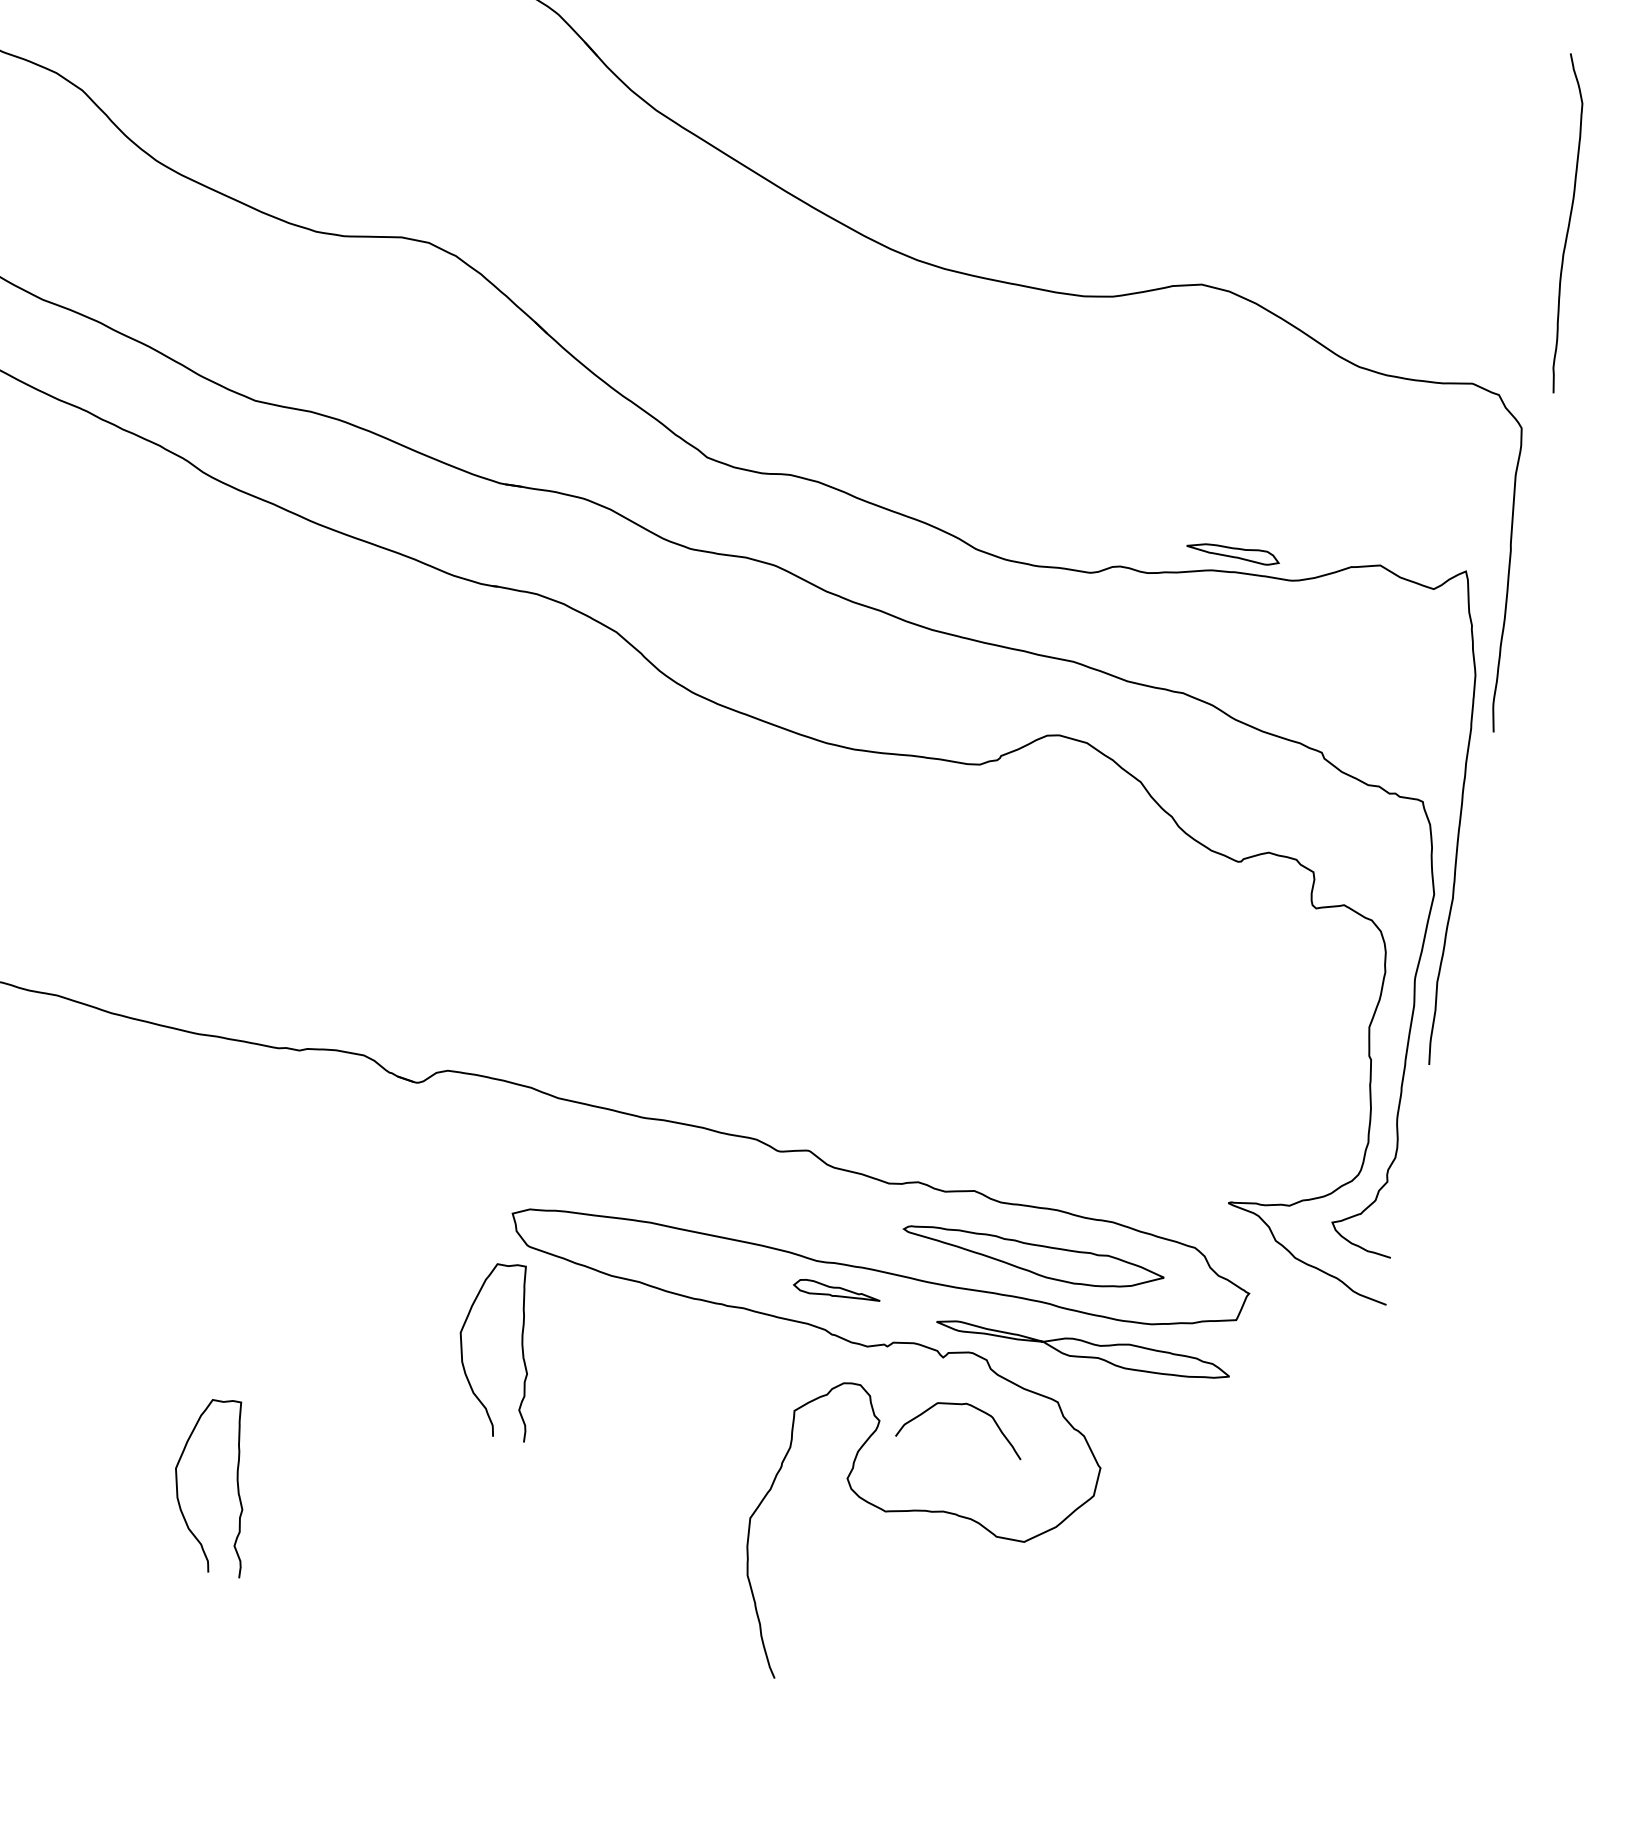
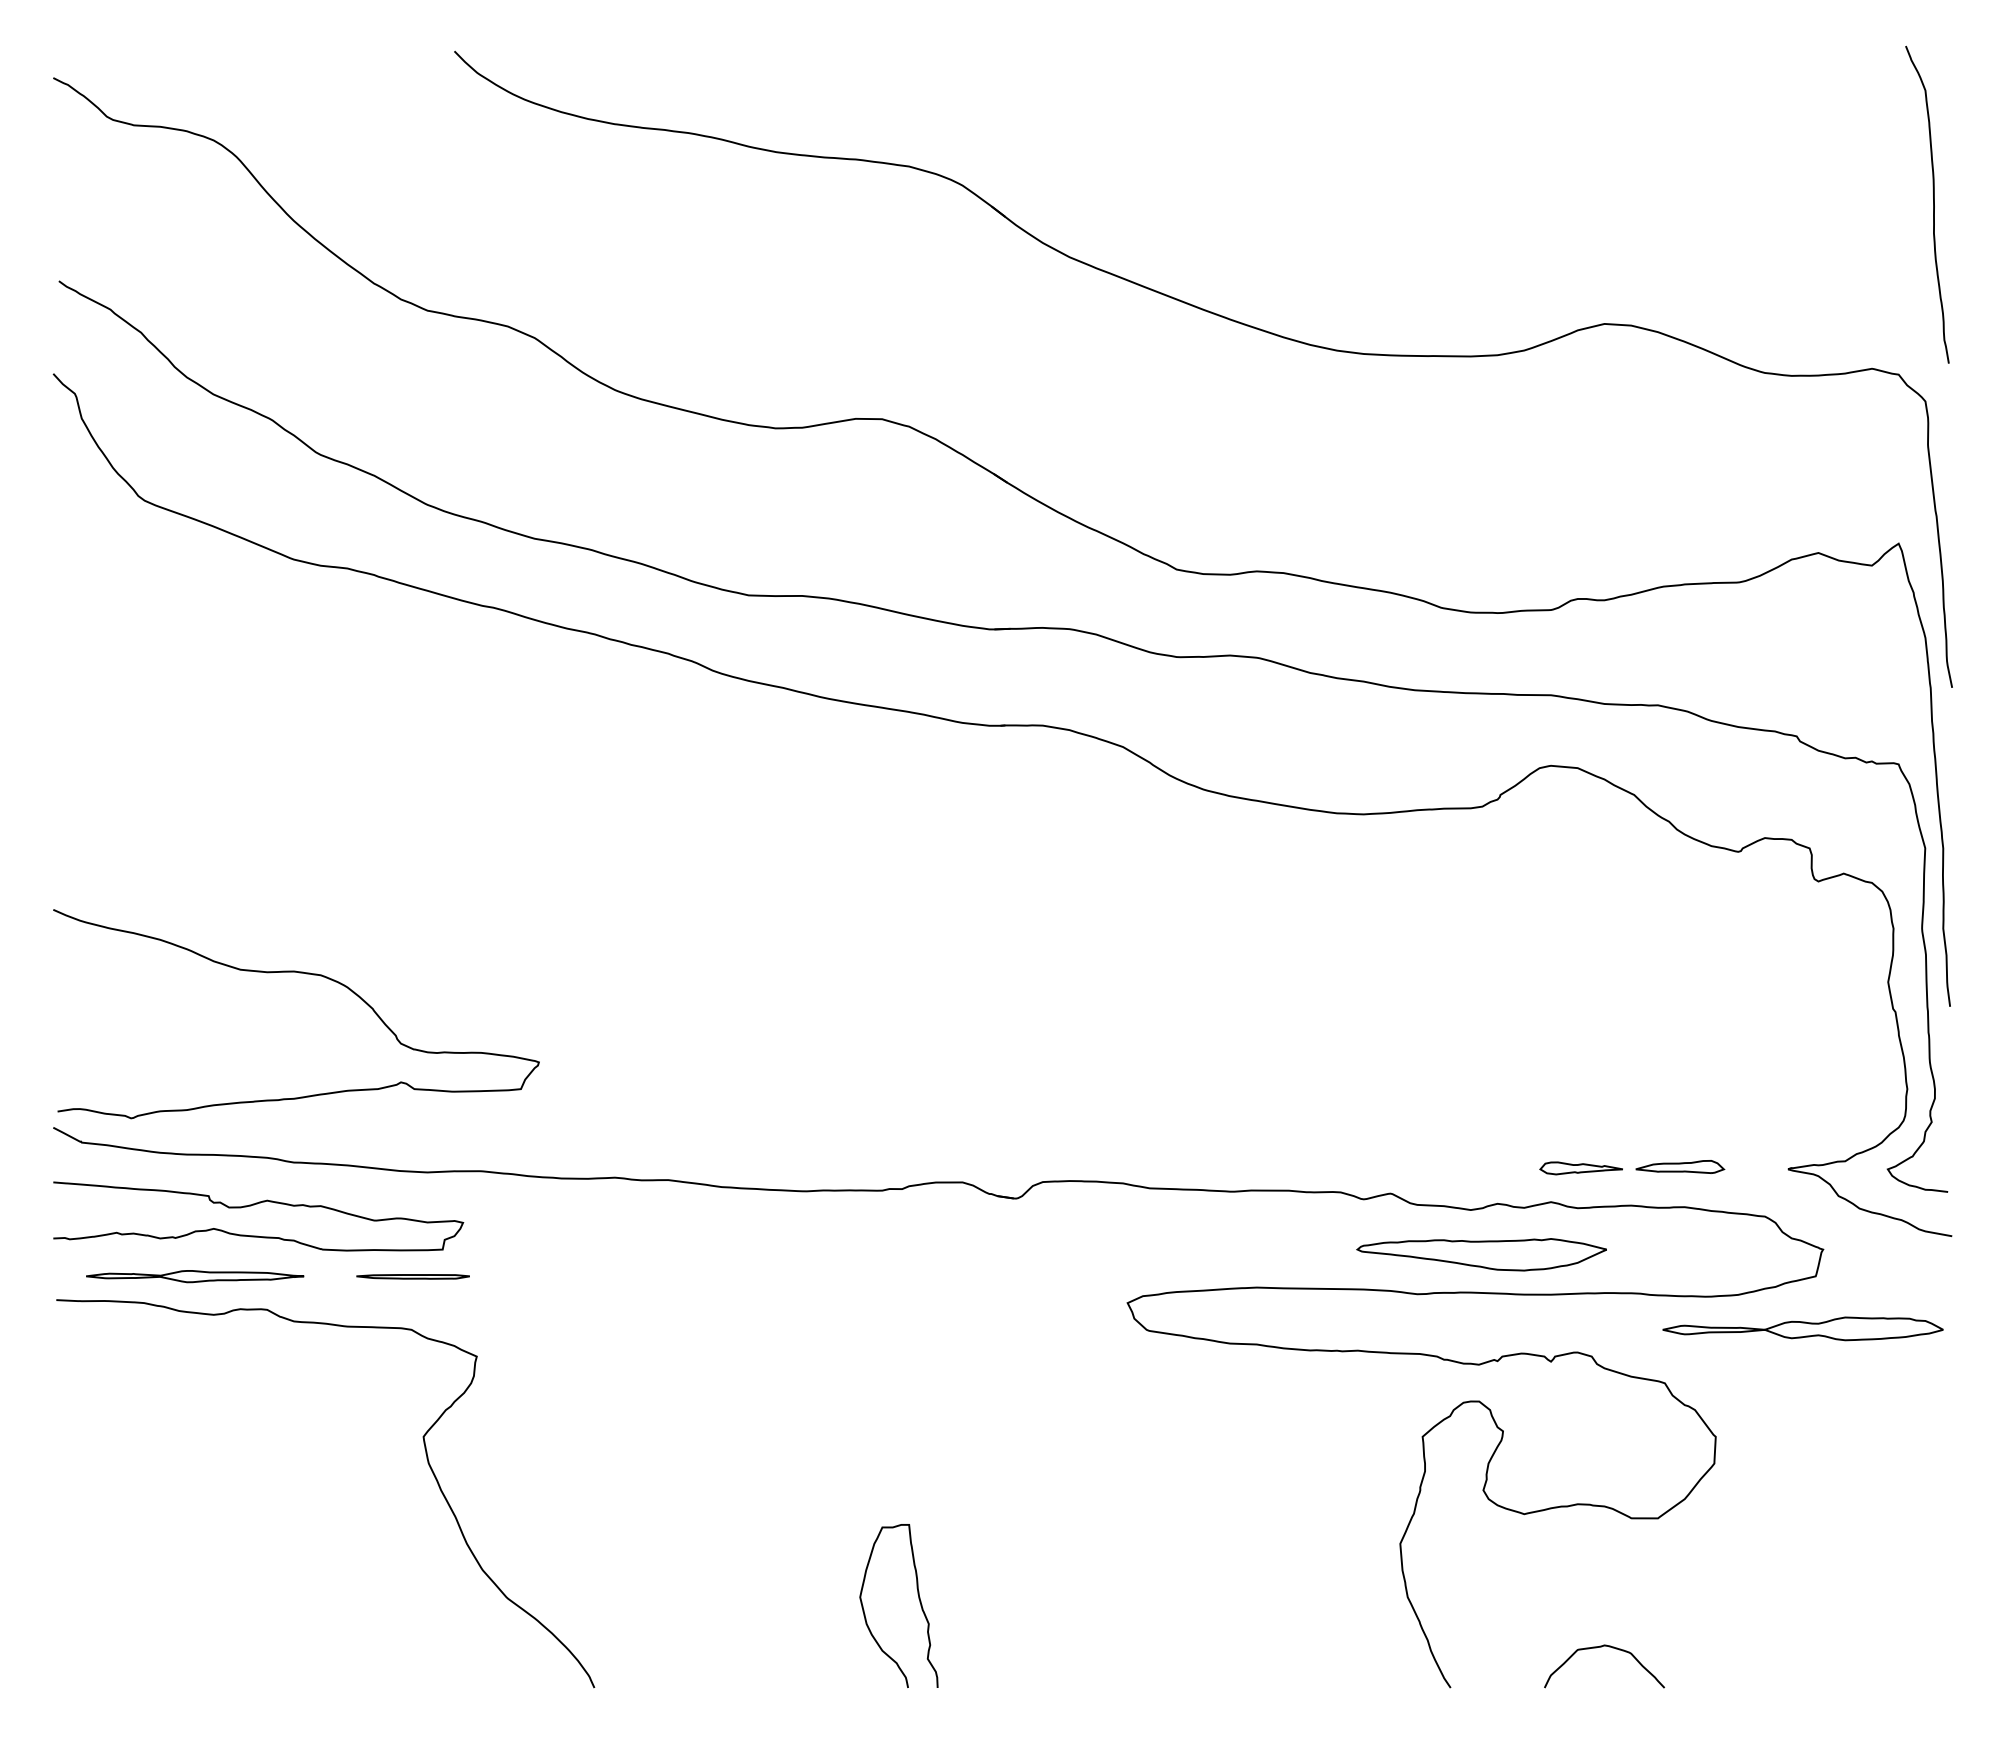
part: (1233, 551) -> (1680, 1166), moved
part: (1032, 1258) -> (1481, 1254), moved
part: (836, 1291) -> (1580, 1168), moved
curve: (521, 1346) -> (1158, 1424), removed
part: (1082, 1347) -> (1802, 1328), moved
curve: (962, 1405) -> (1601, 1647), moved

